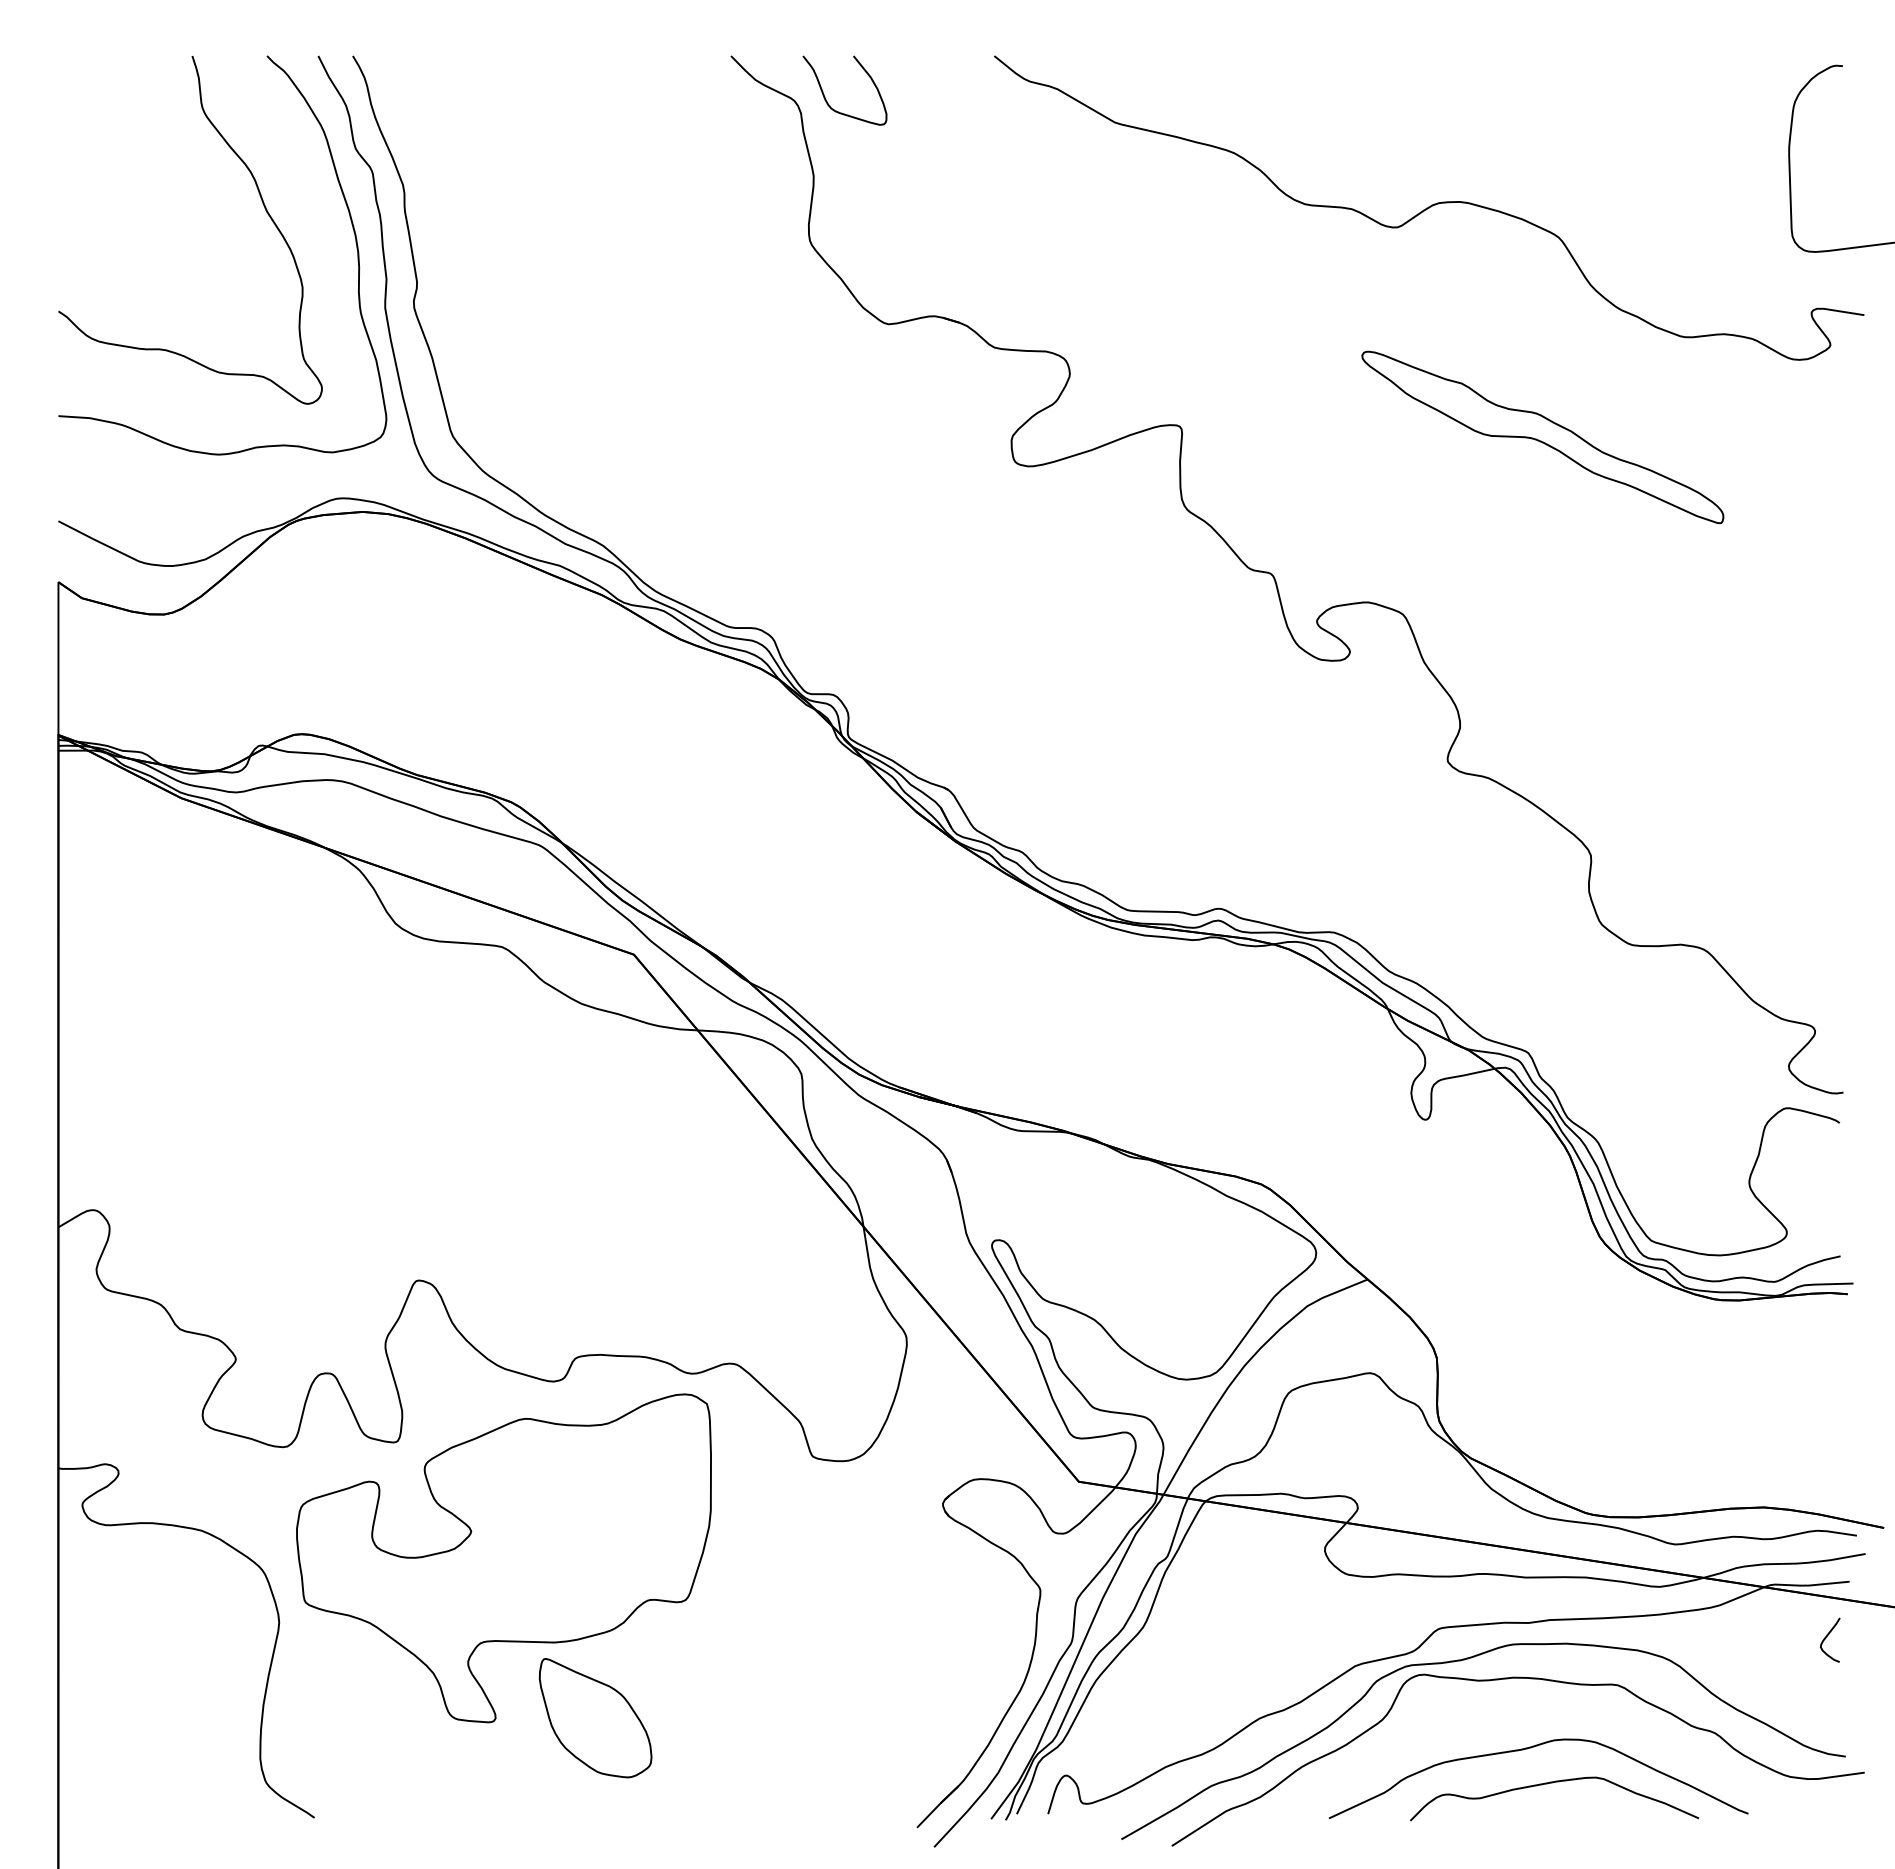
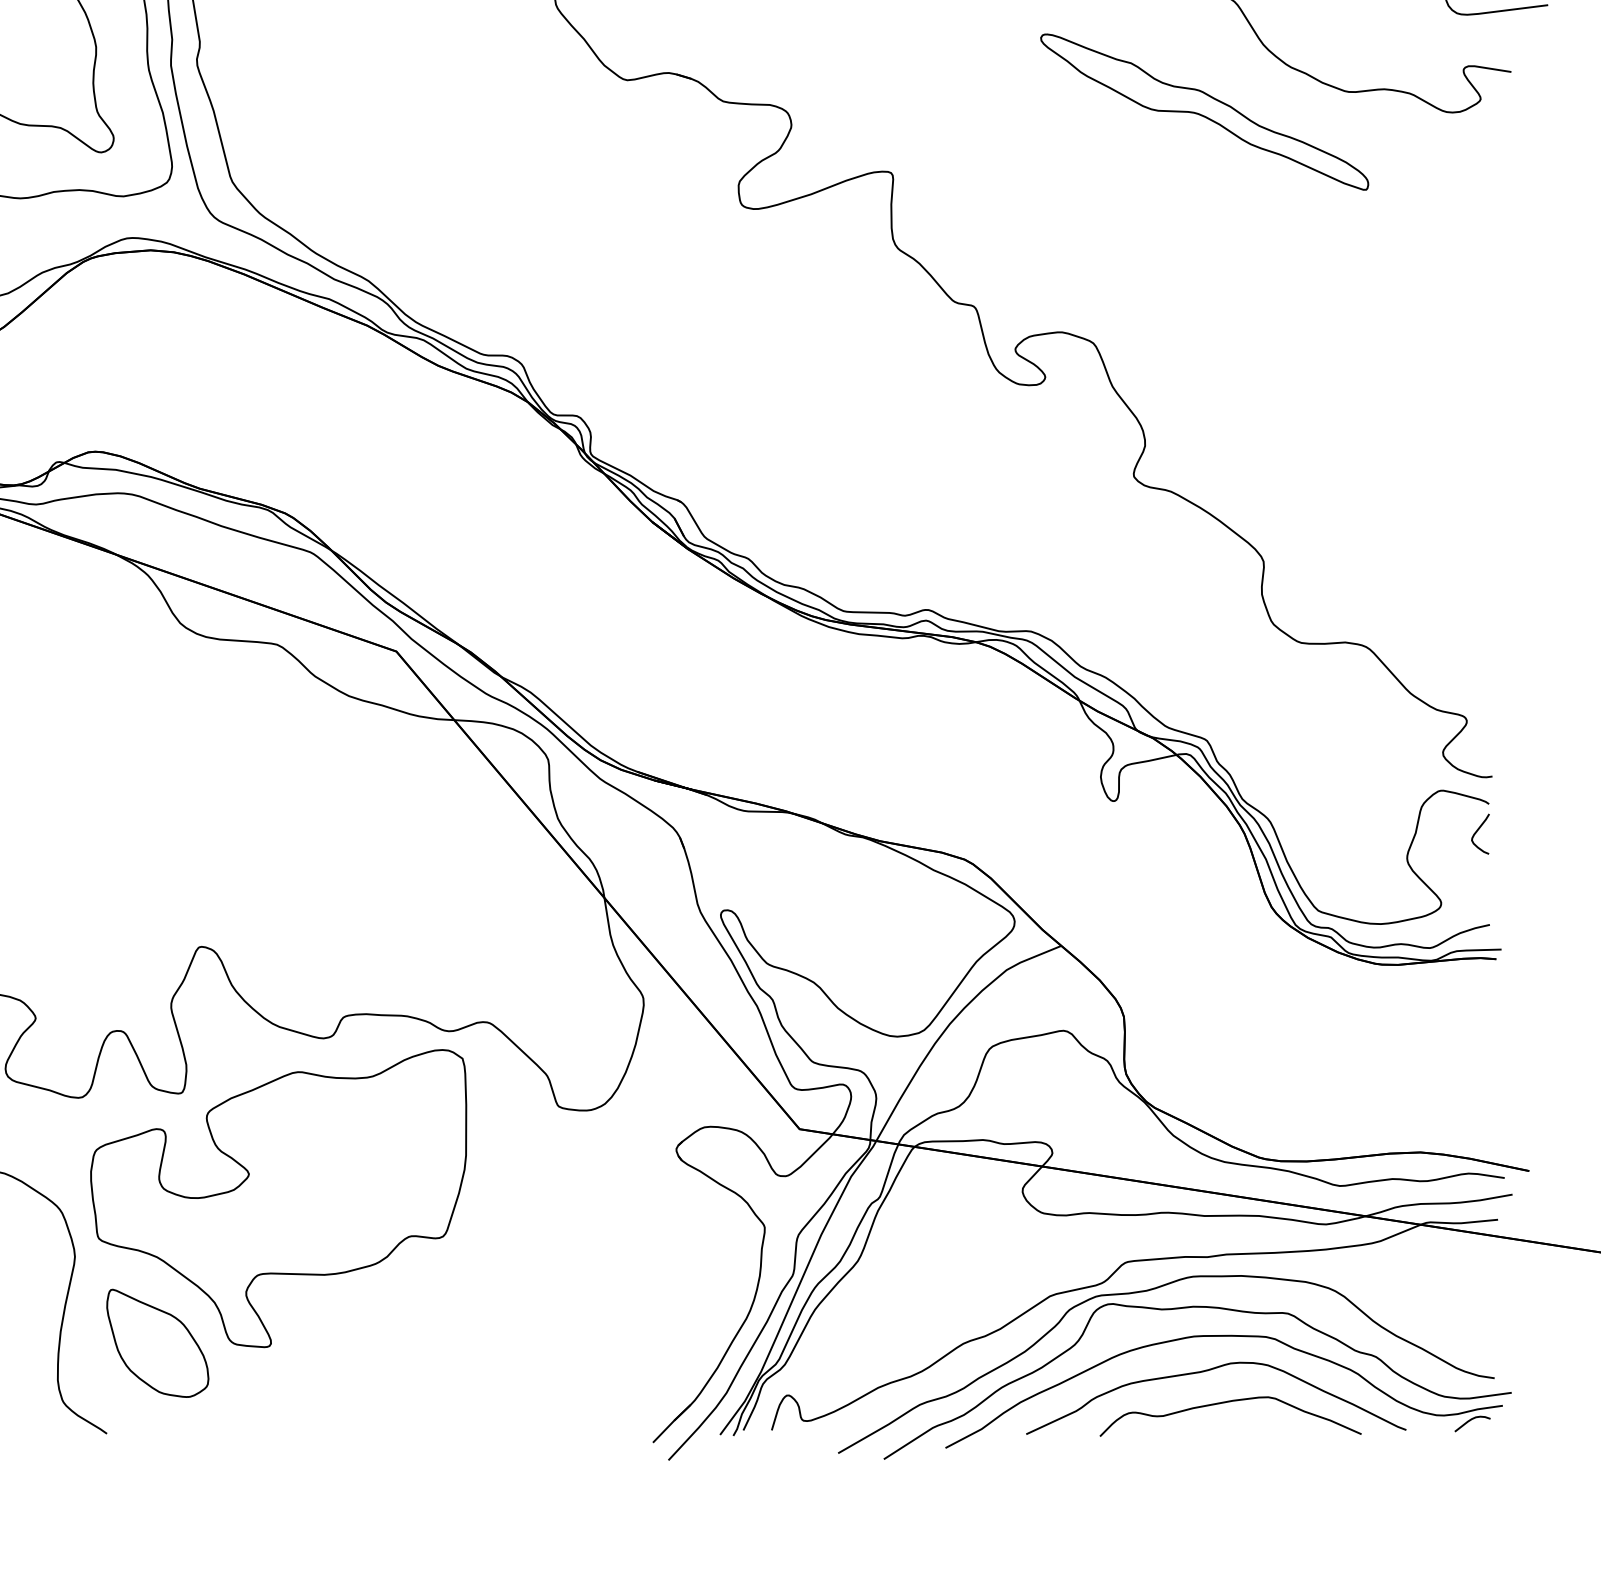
part: (1542, 436) -> (1204, 111), moved
curve: (1826, 1638) -> (1477, 832), moved
part: (1546, 1710) -> (1223, 1336), added
part: (595, 1718) -> (157, 1343), moved

